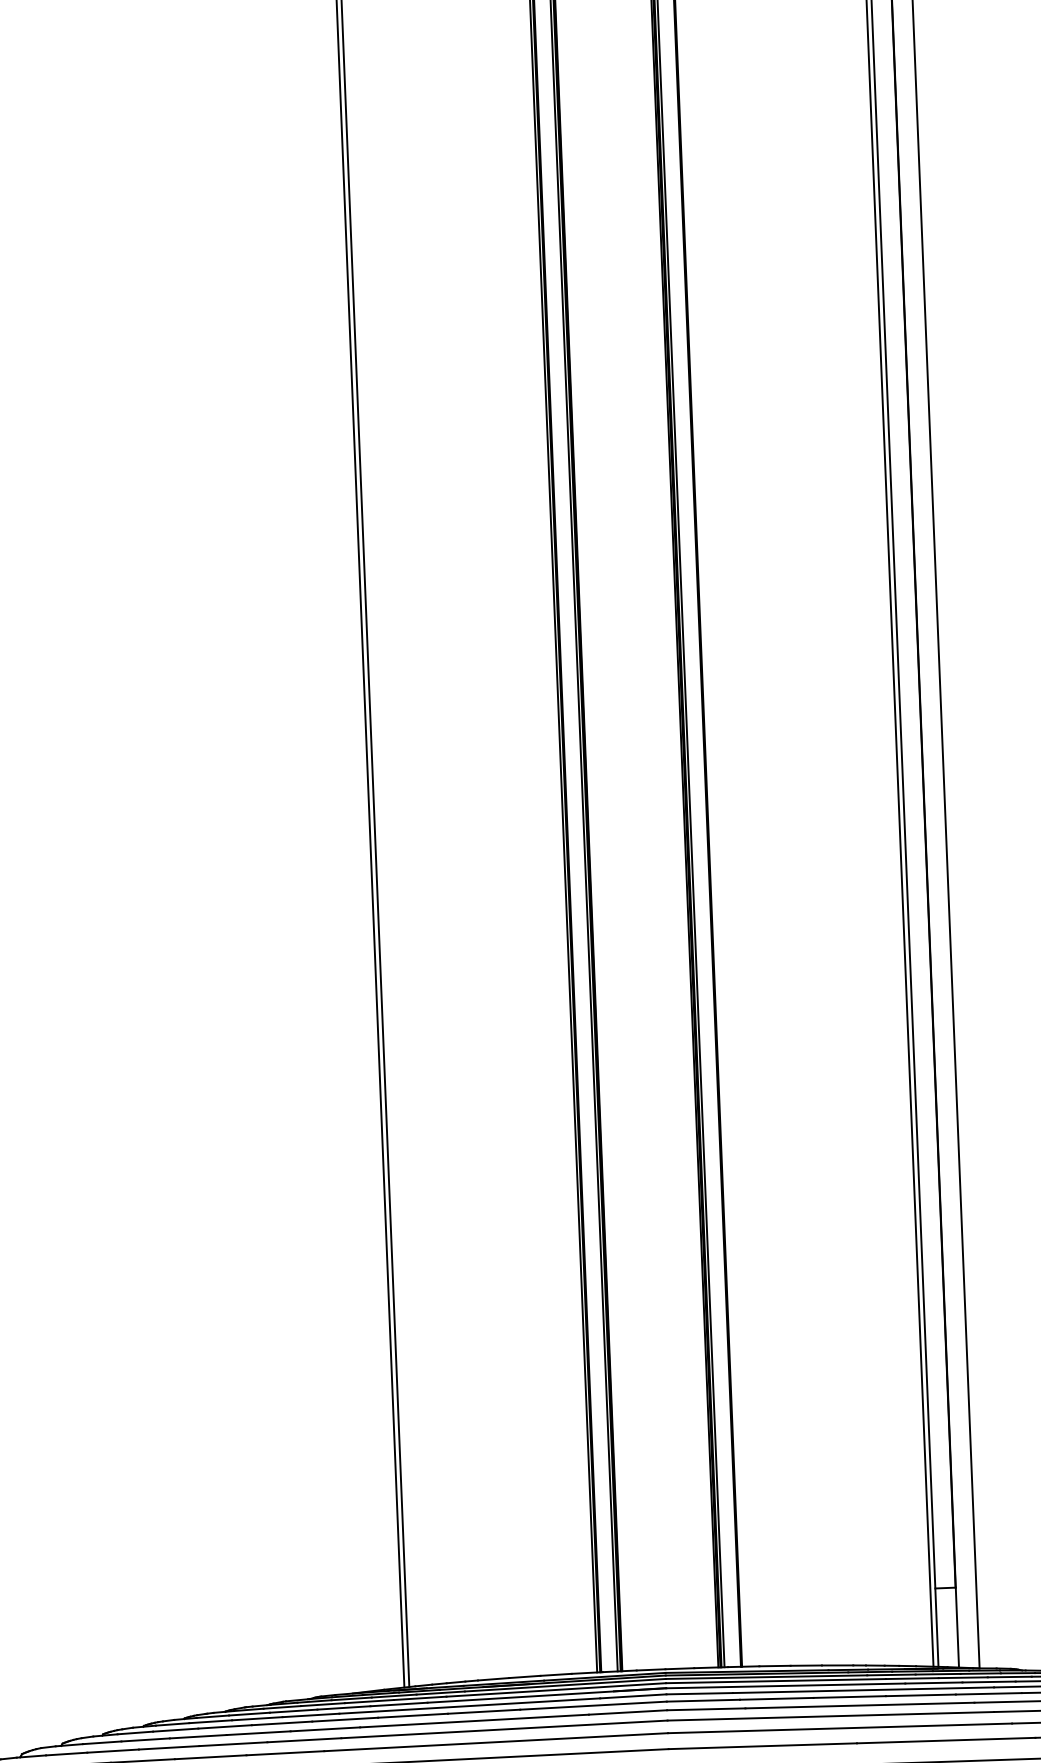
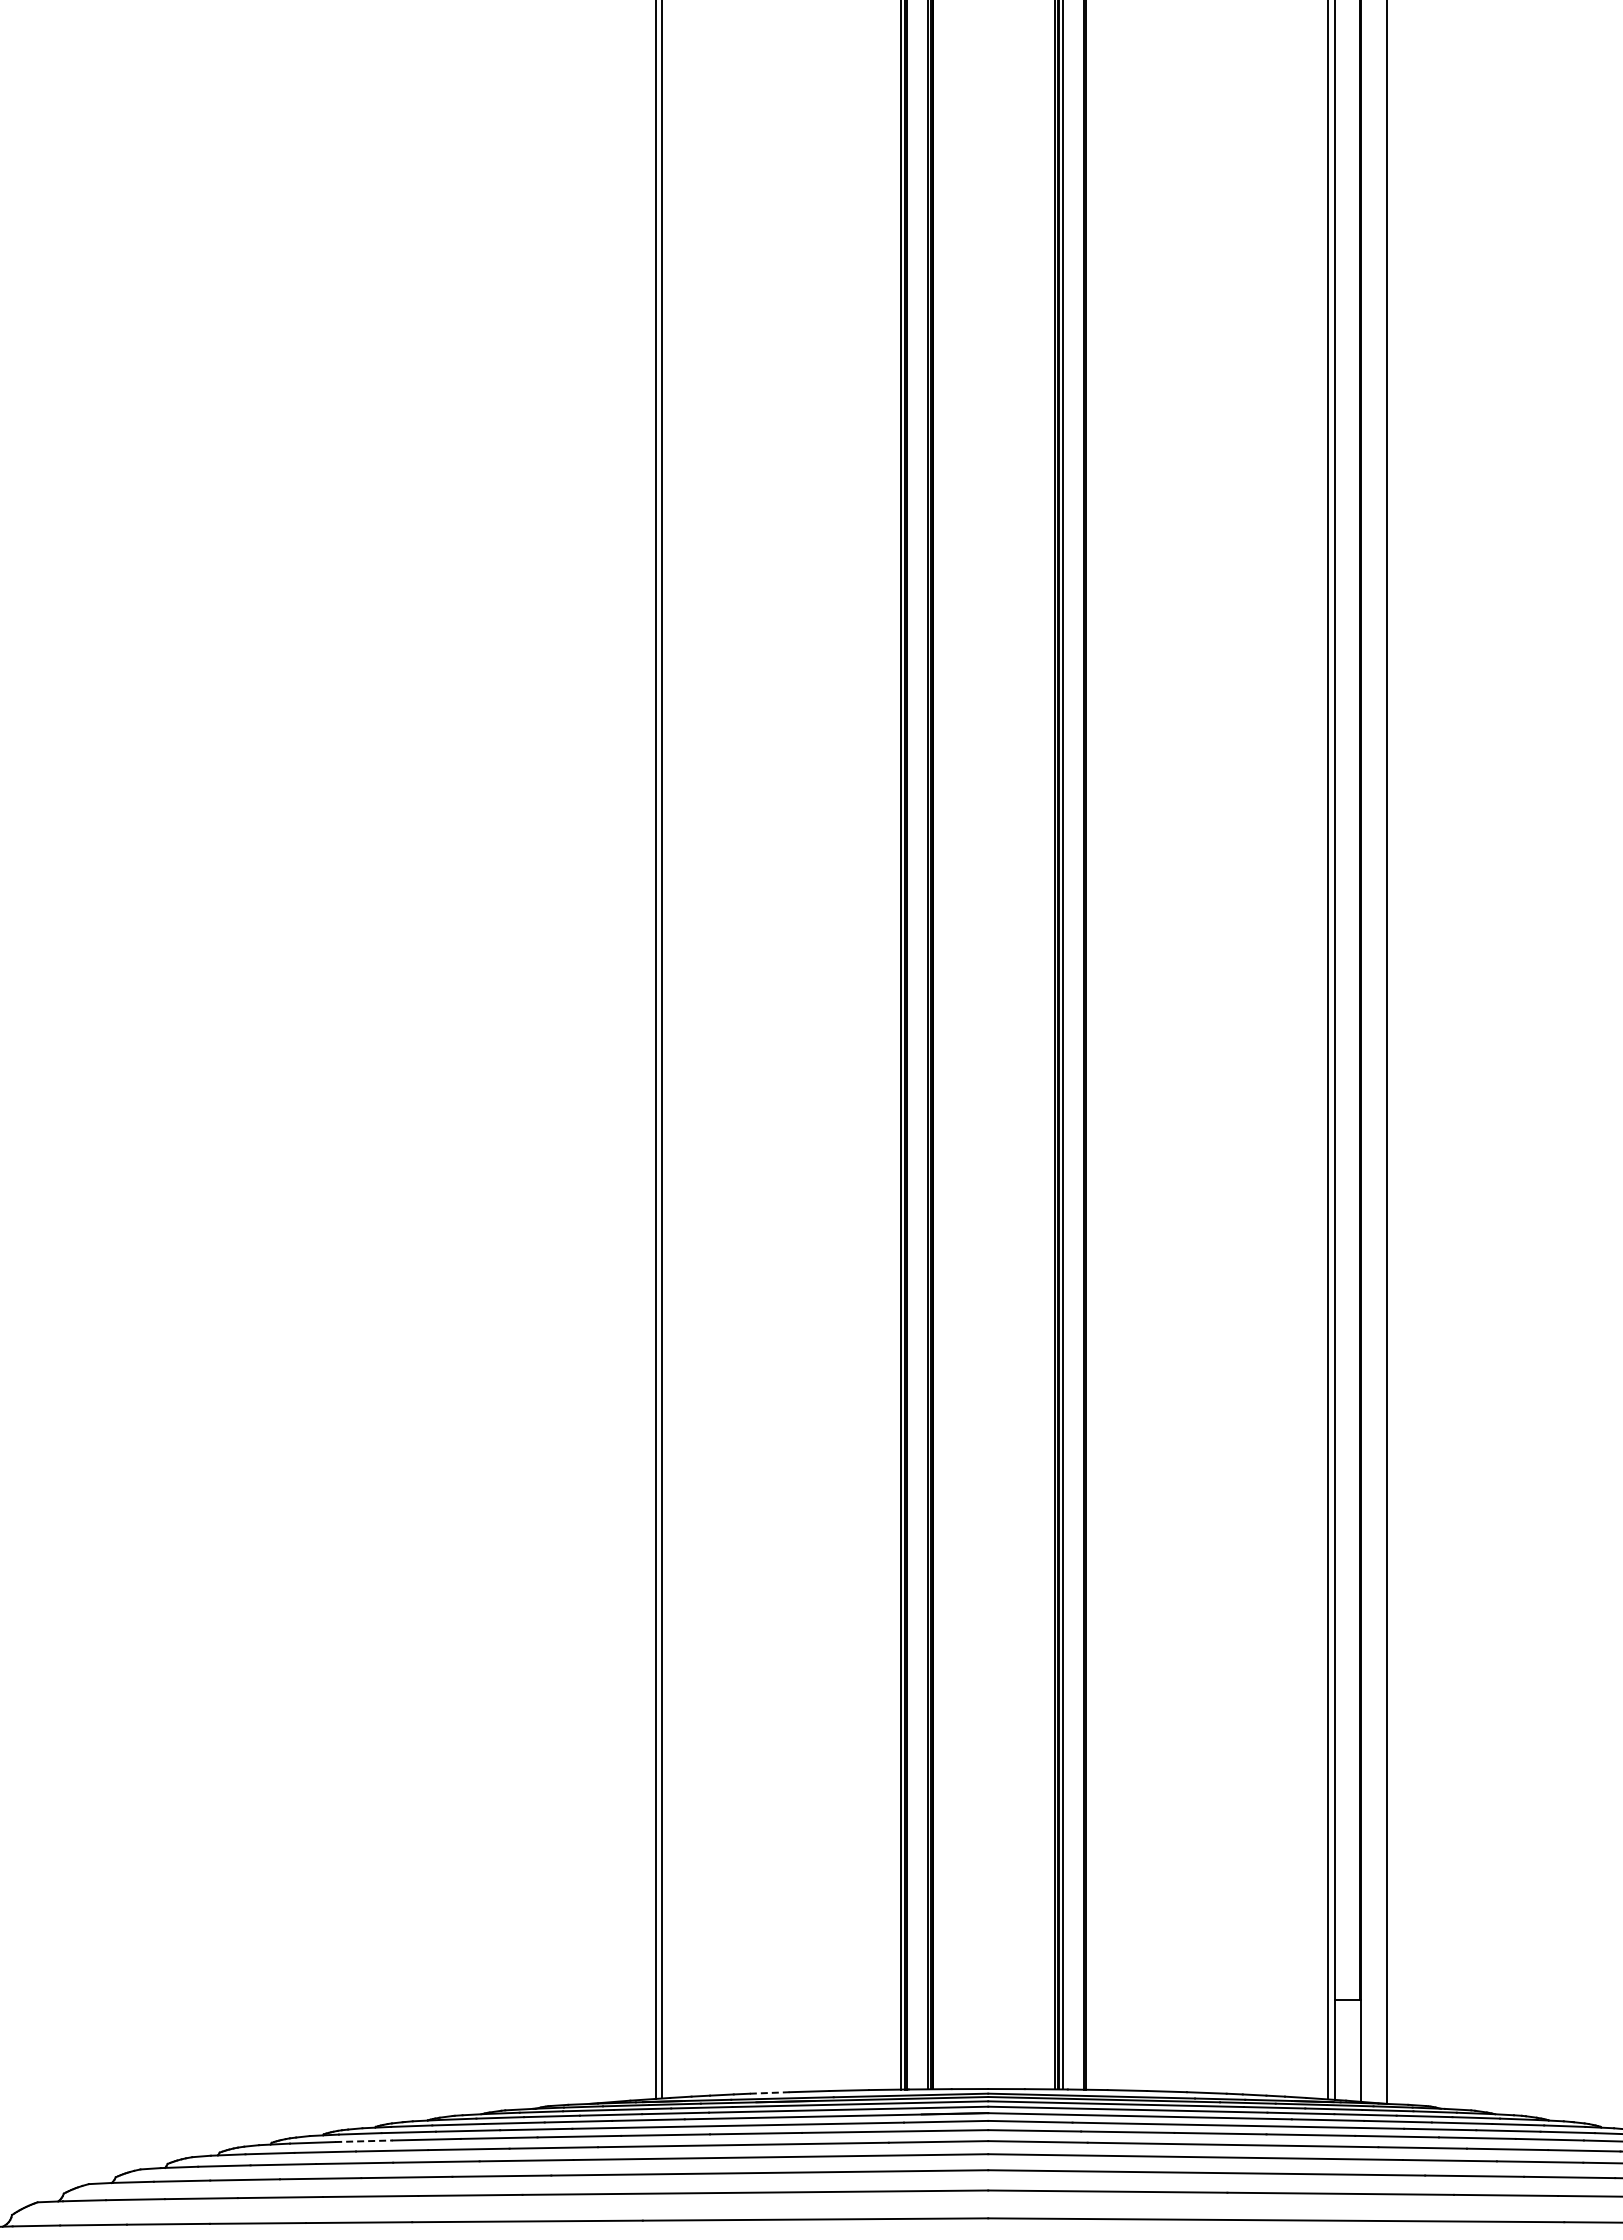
line: (493, 1678) -> (769, 2092), solid -> dashed
line: (175, 1730) -> (363, 2141), solid -> dashed

